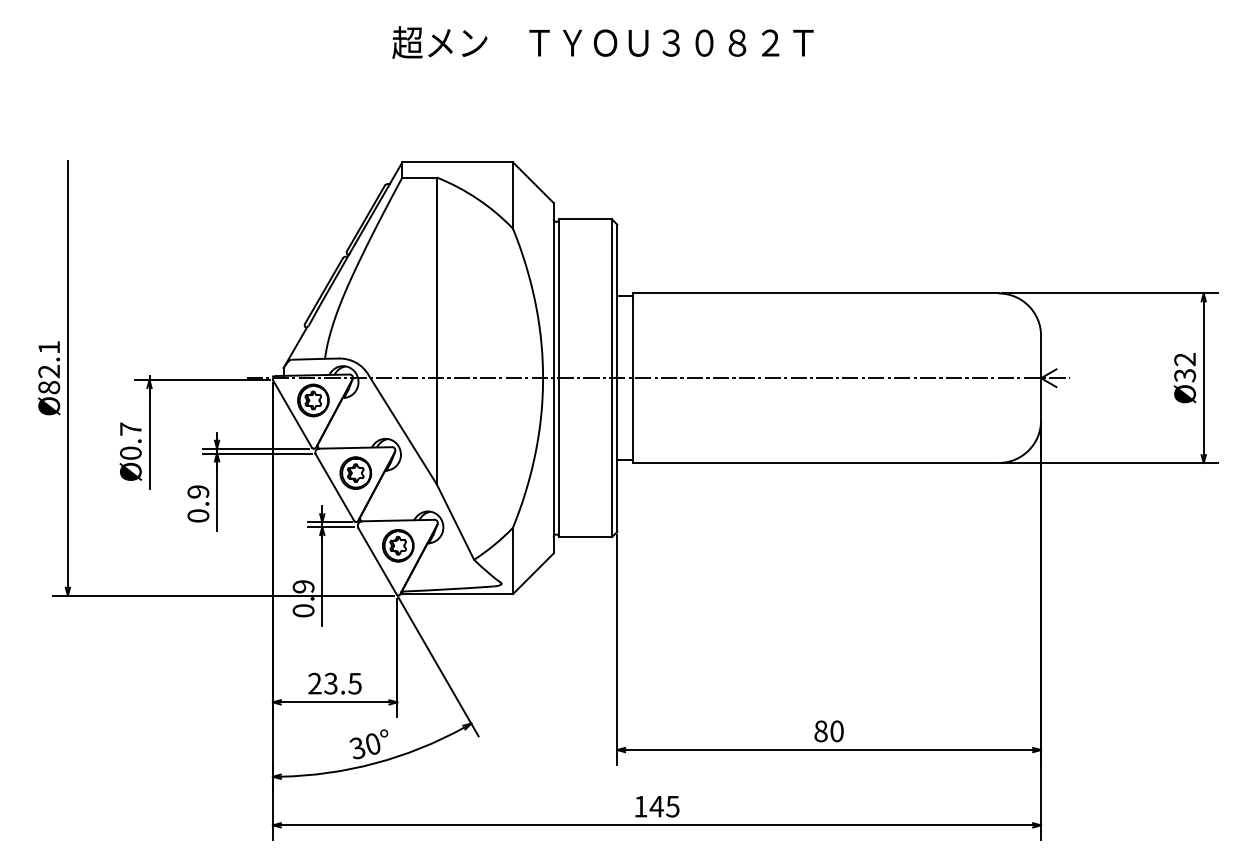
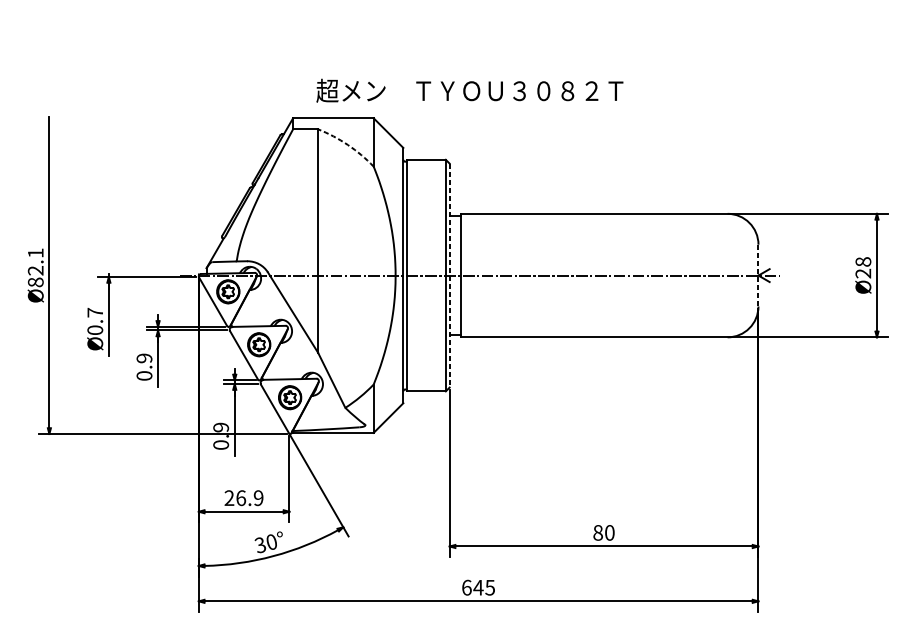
text: (602, 42) -> (469, 90), moved
arc: (477, 199) -> (347, 145), solid -> dashed
text: (1184, 367) -> (862, 267), Ø32 -> Ø28
line: (617, 378) -> (449, 275), solid -> dashed
line: (1041, 378) -> (758, 275), solid -> dashed
text: (342, 683) -> (249, 498), 23.5 -> 26.9
text: (640, 806) -> (466, 587), 145 -> 645

